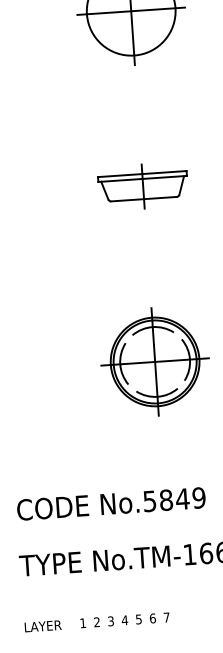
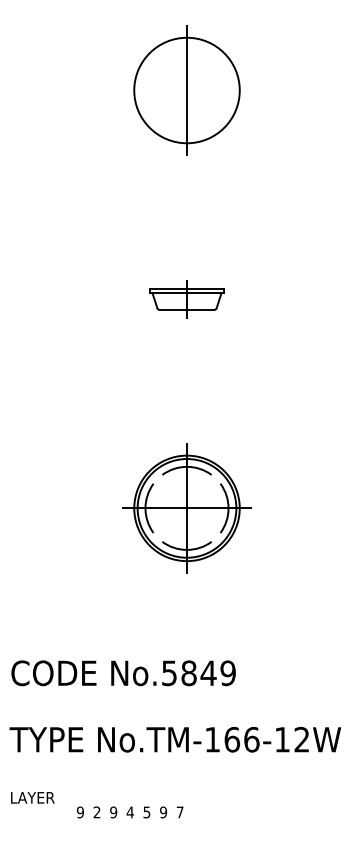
line: (130, 11) -> (186, 90), removed
part: (142, 186) -> (186, 299), size x0.7
text: (152, 618) -> (163, 812), 6 -> 9
text: (110, 621) -> (113, 812), 3 -> 9
text: (82, 623) -> (79, 812), 1 -> 9
text: (42, 626) -> (32, 797), moved

